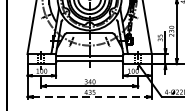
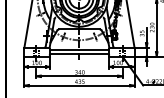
line: (89, 96) -> (79, 85), dashed -> solid

